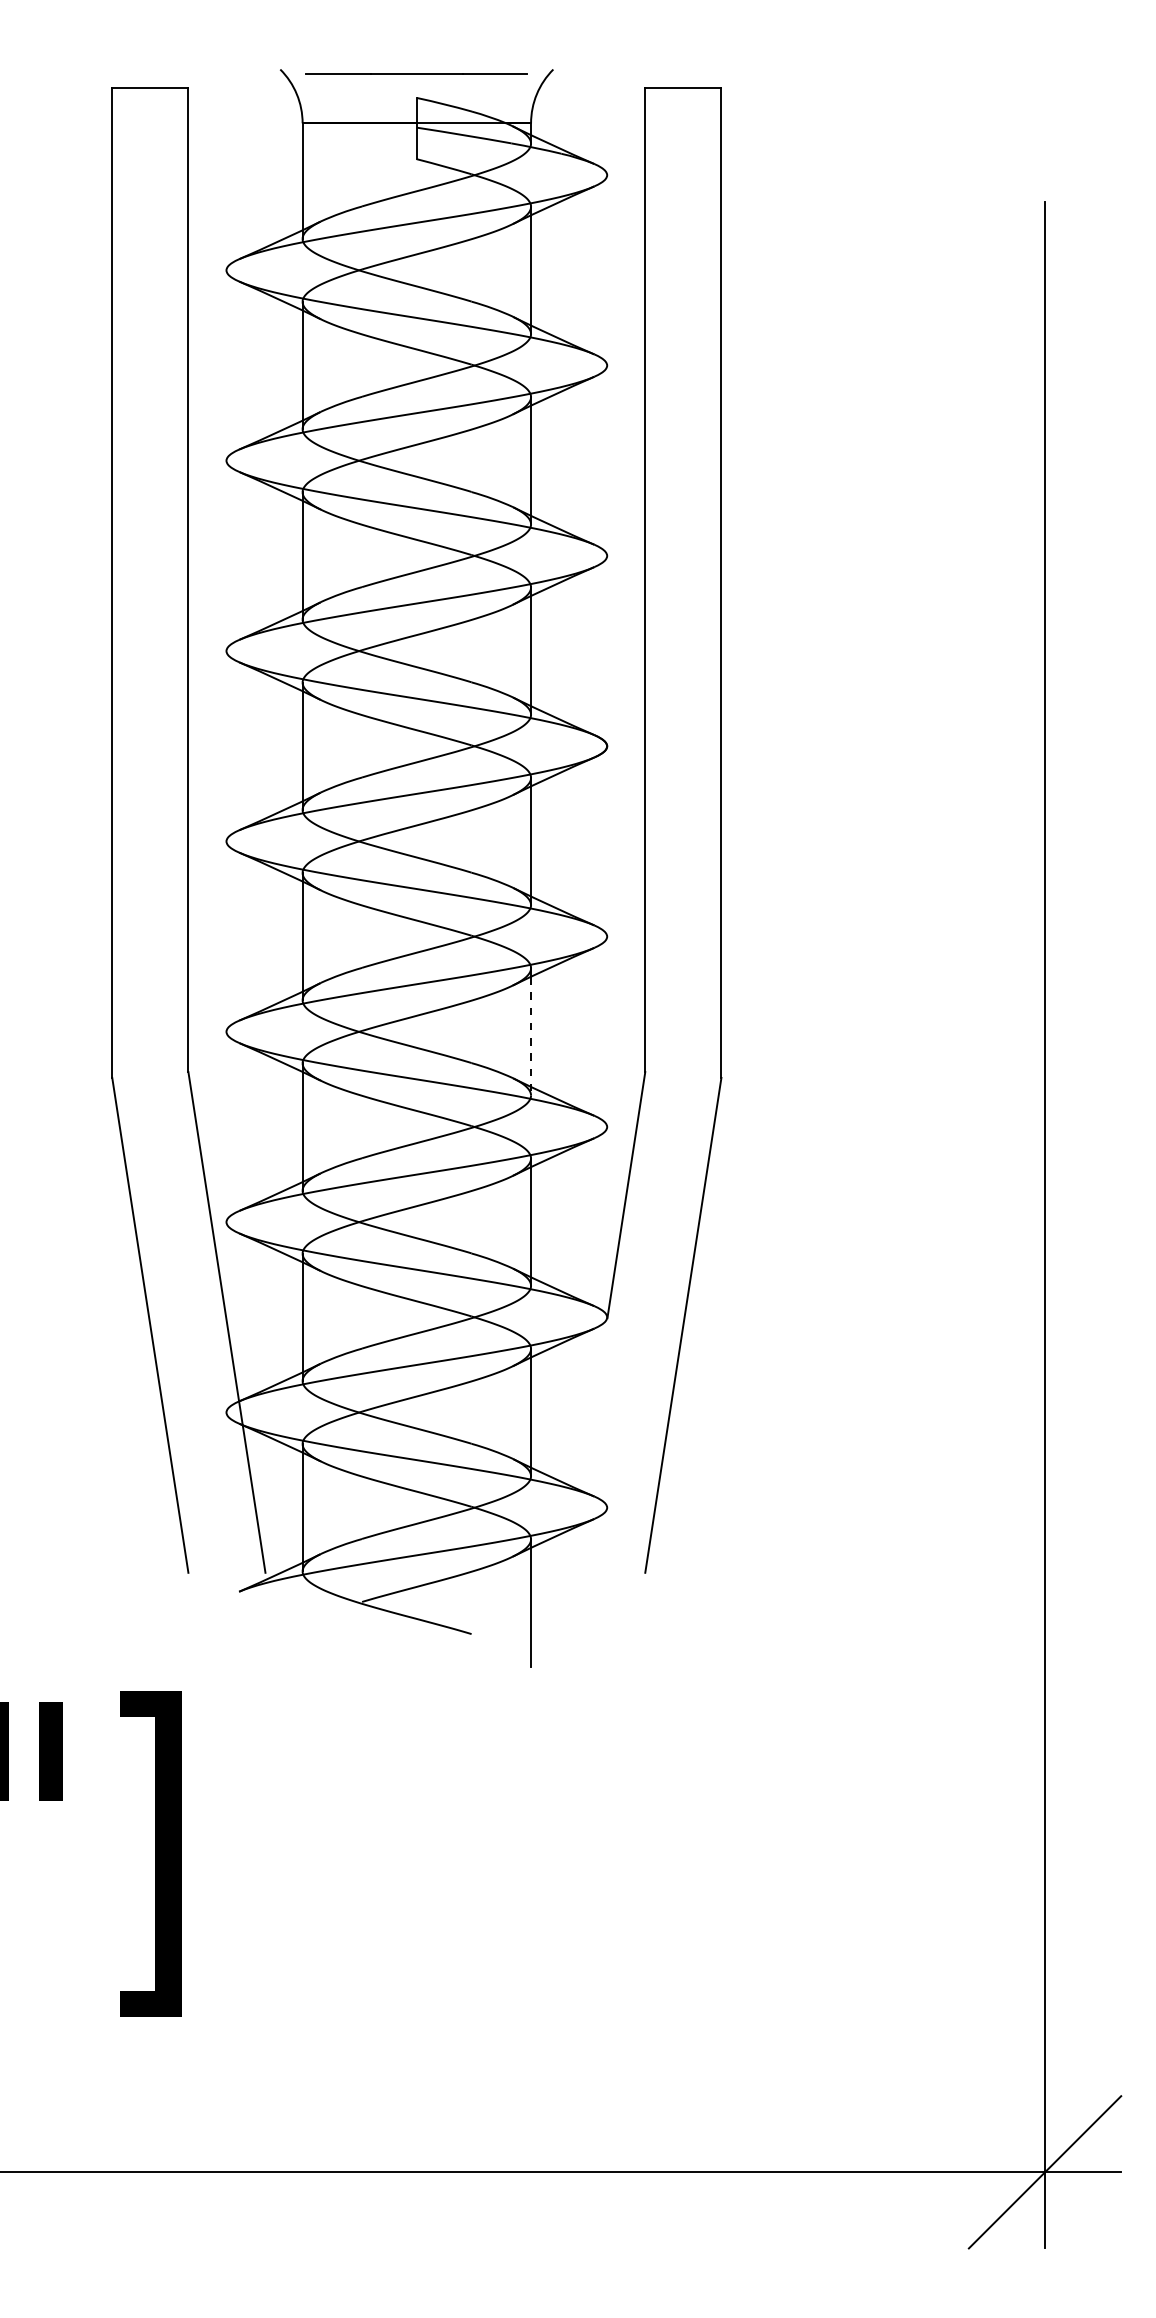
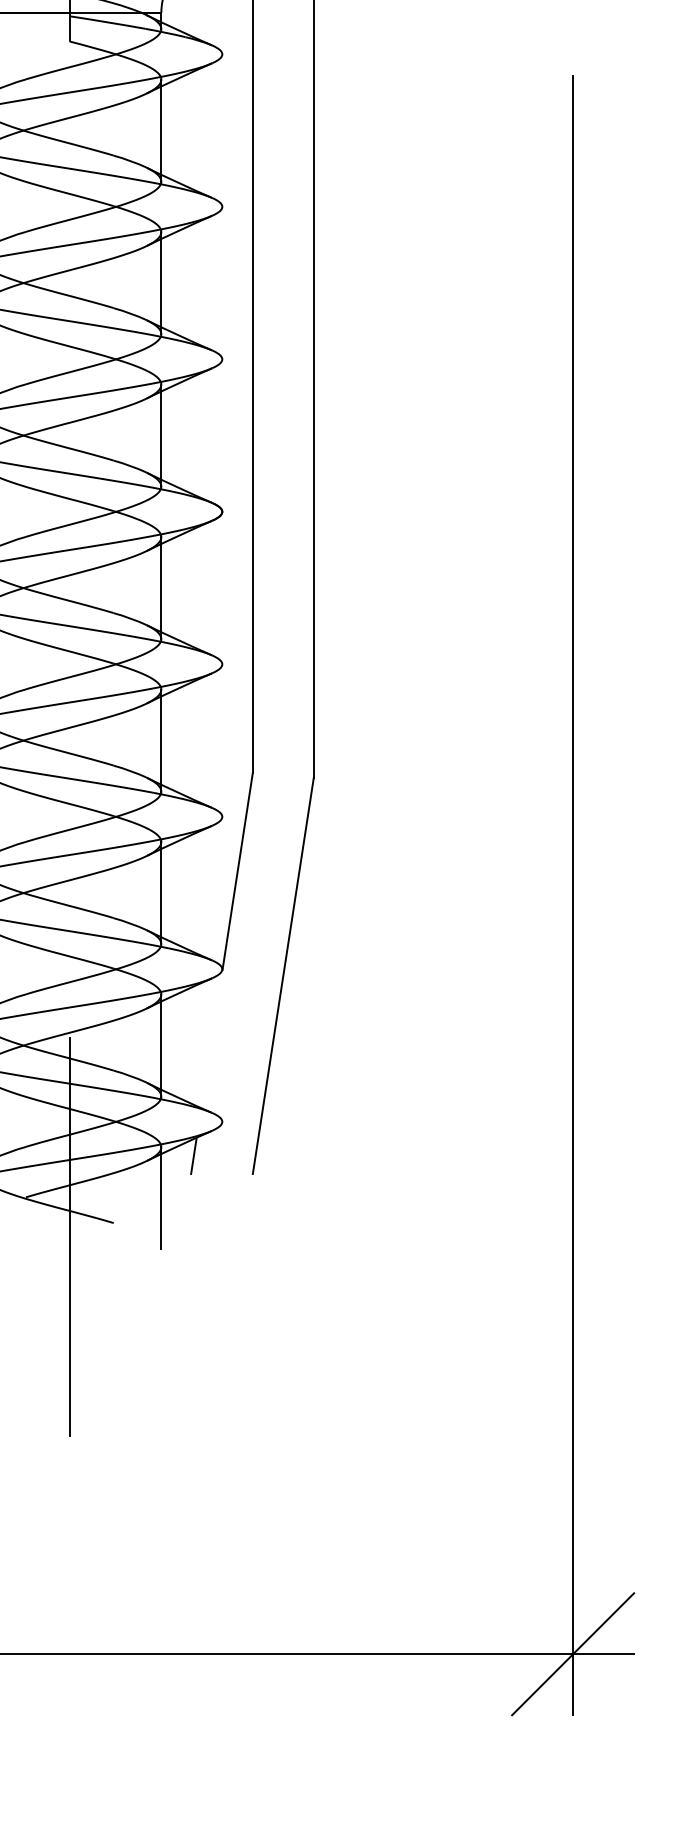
line: (531, 1036) -> (161, 744), dashed -> solid
line: (571, 1549) -> (193, 1155), added
line: (416, 1651) -> (69, 1237), added

